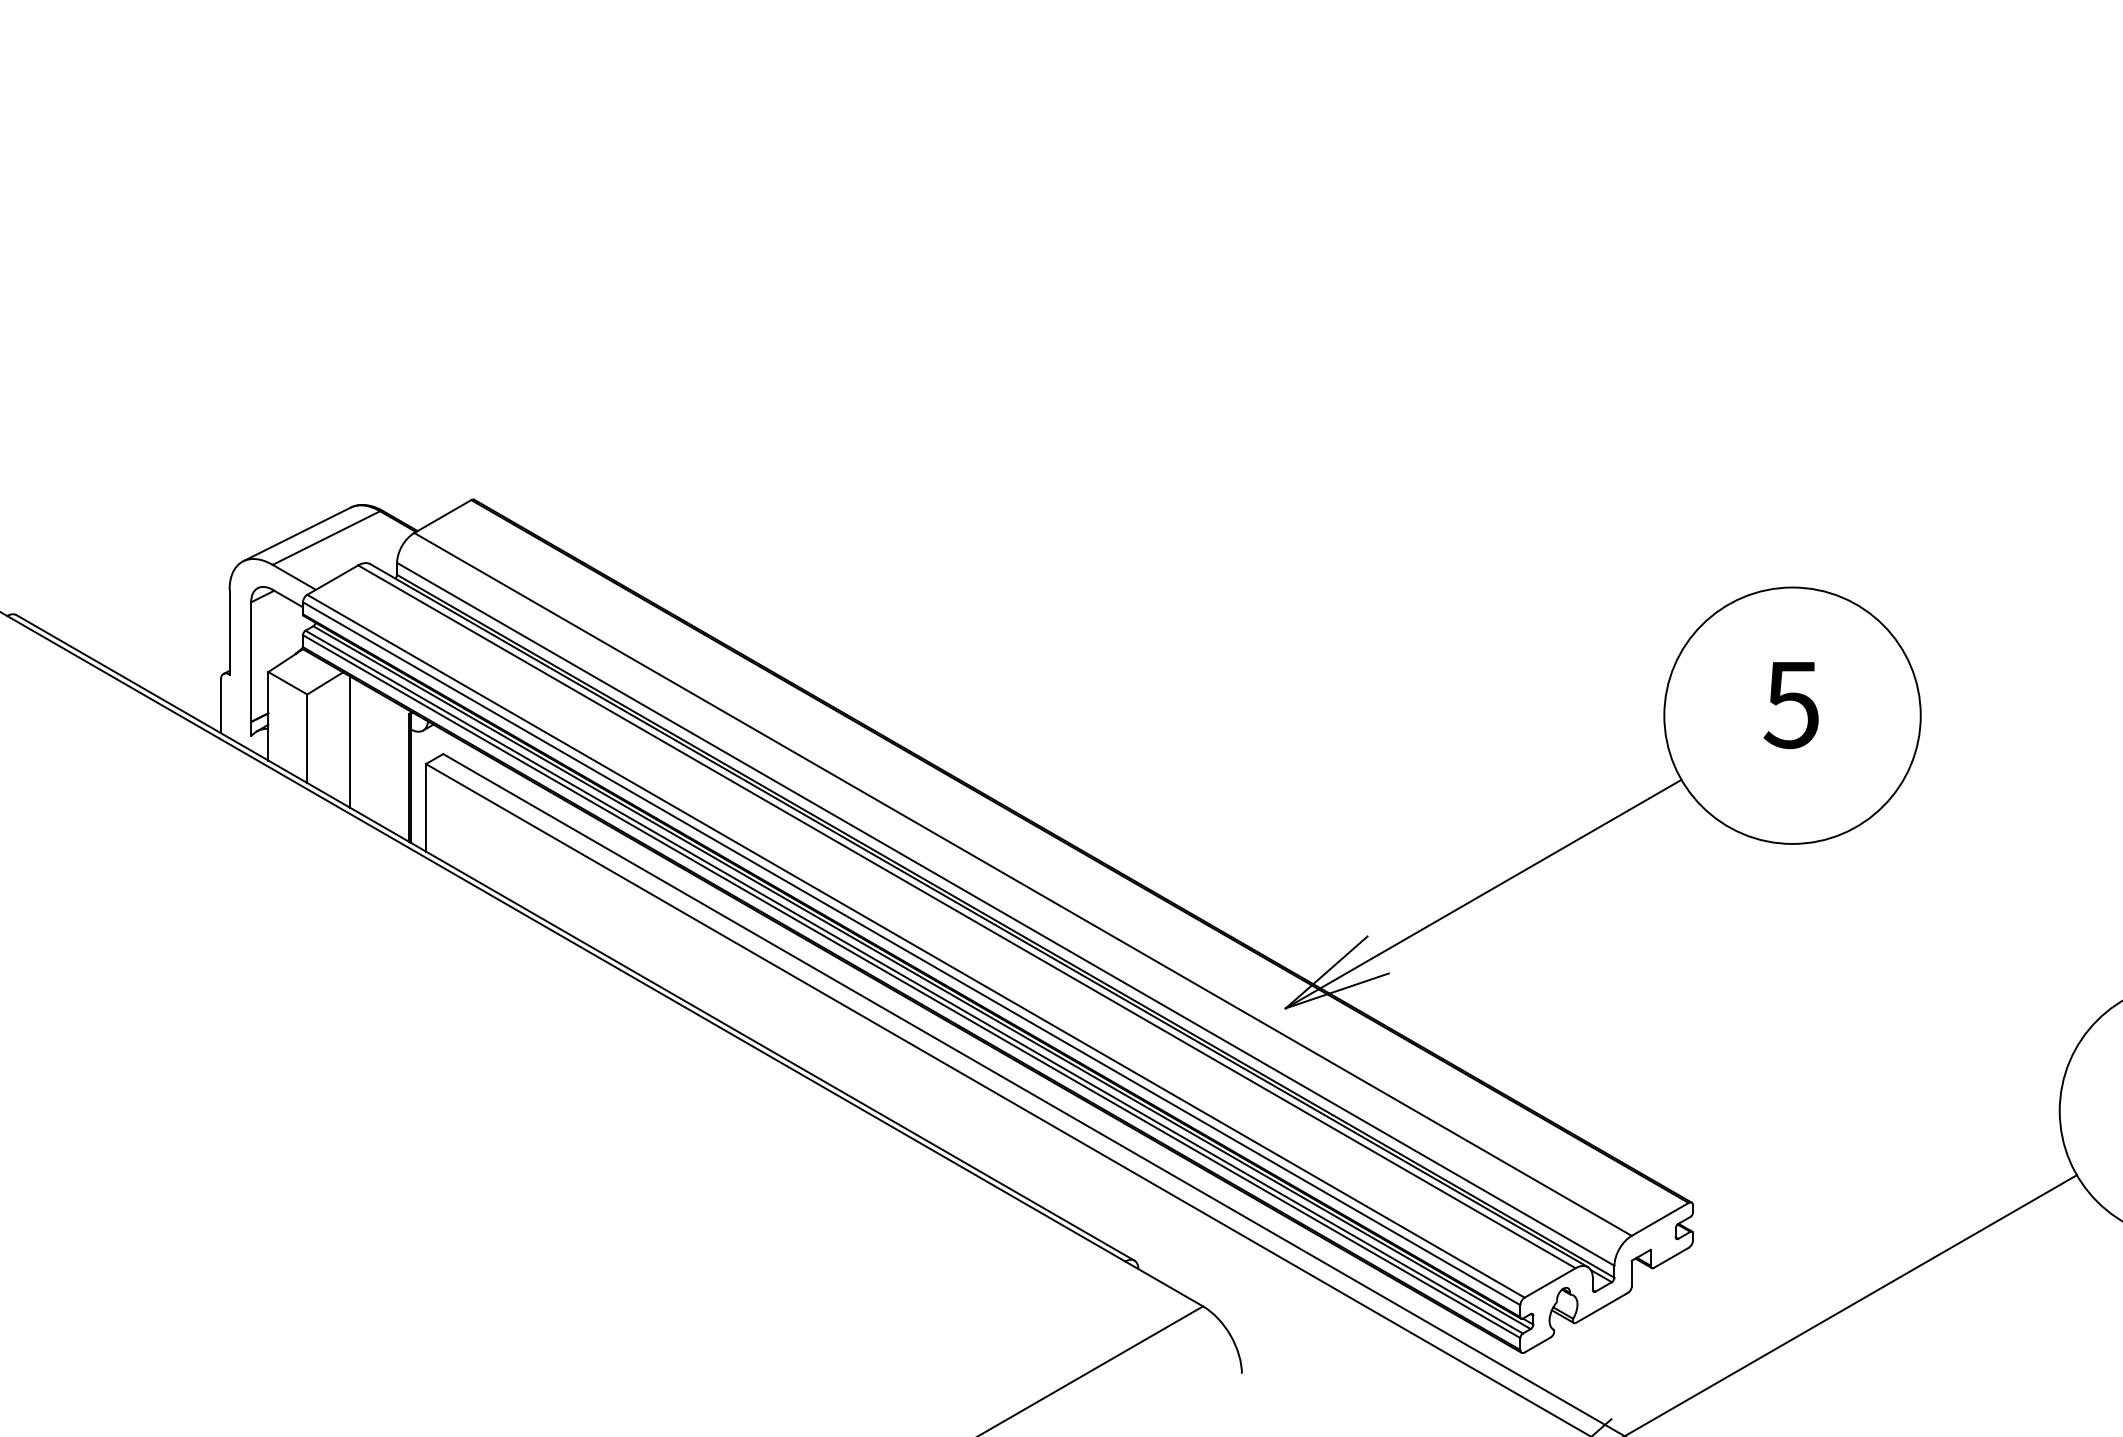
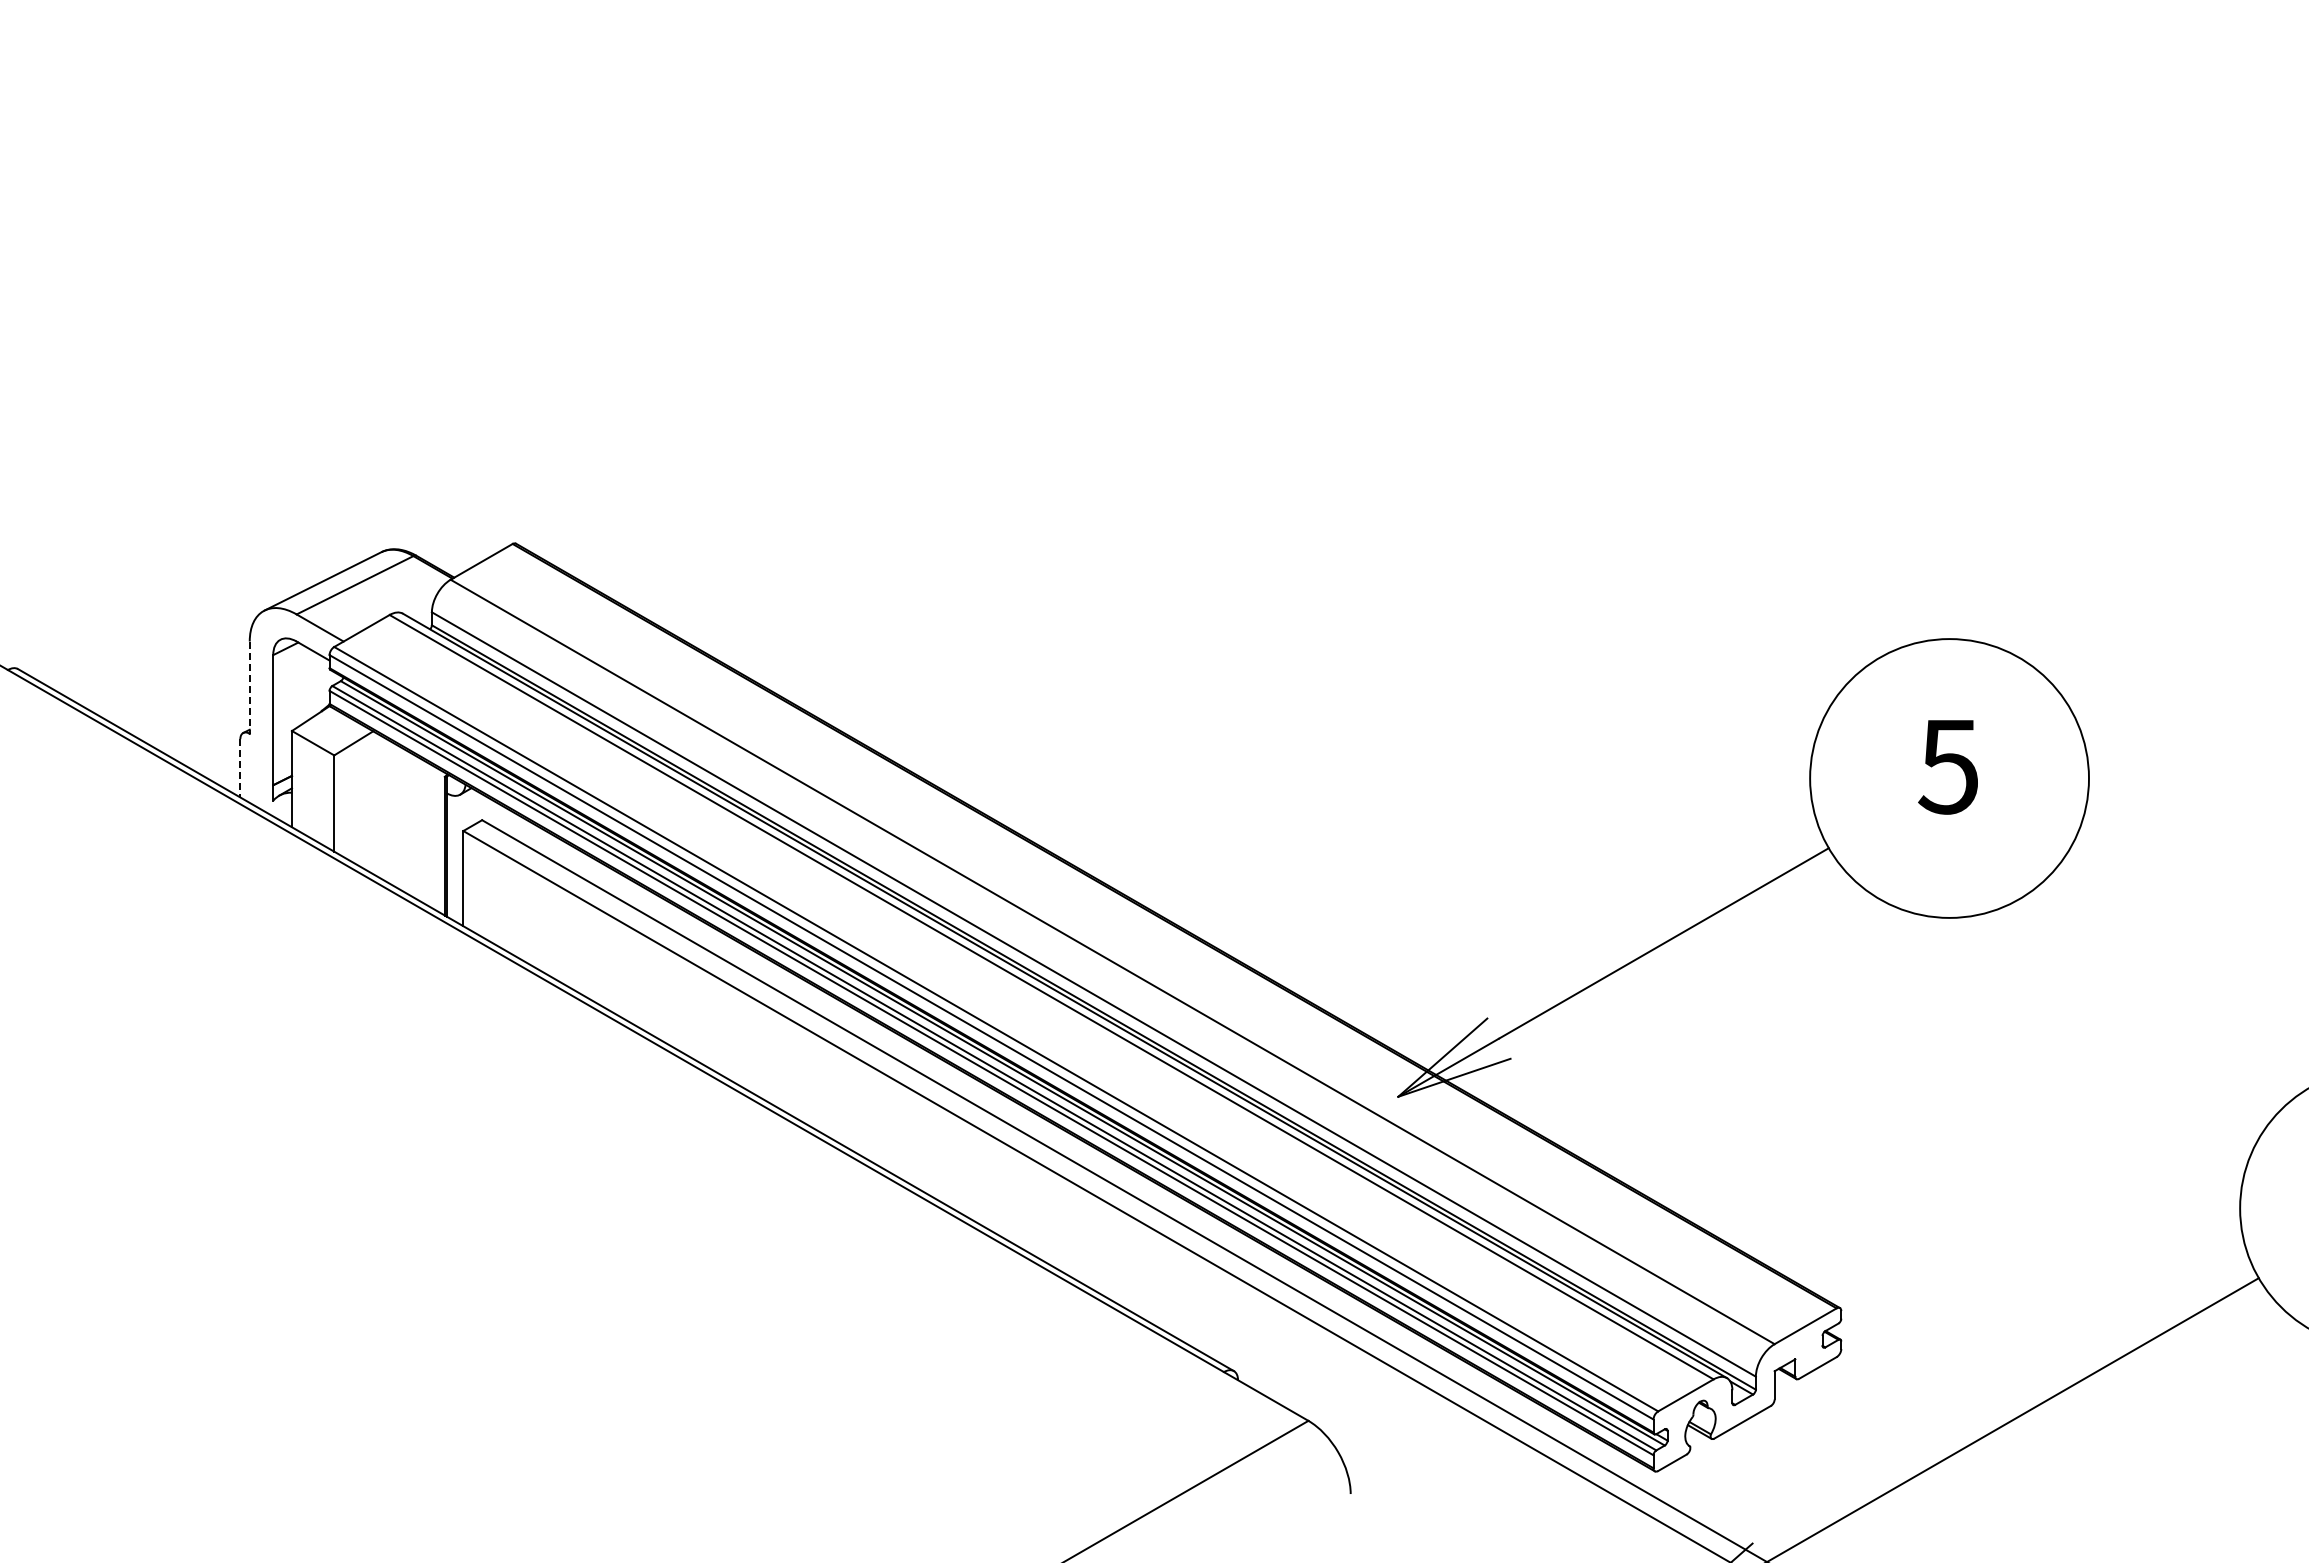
line: (229, 632) -> (249, 688), solid -> dashed
line: (221, 706) -> (240, 768), solid -> dashed
line: (350, 741) -> (381, 806), removed

